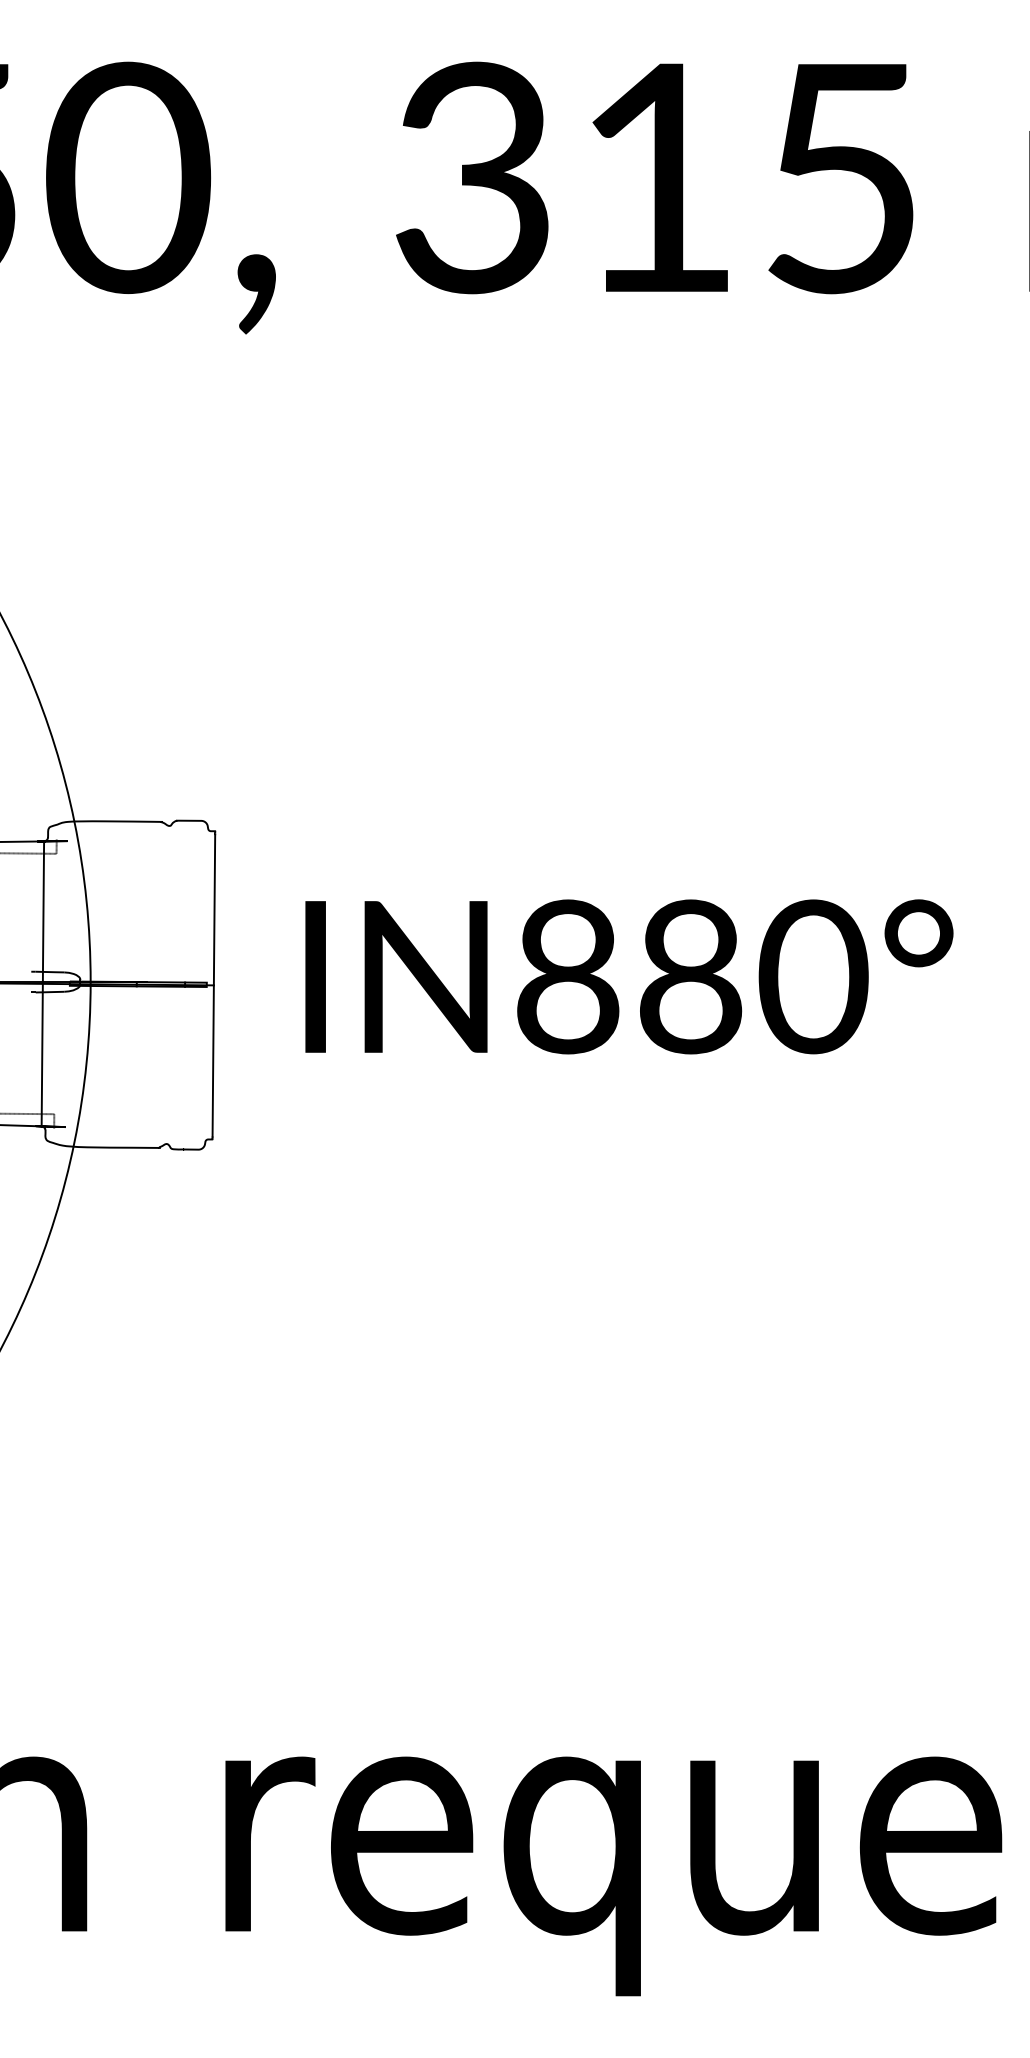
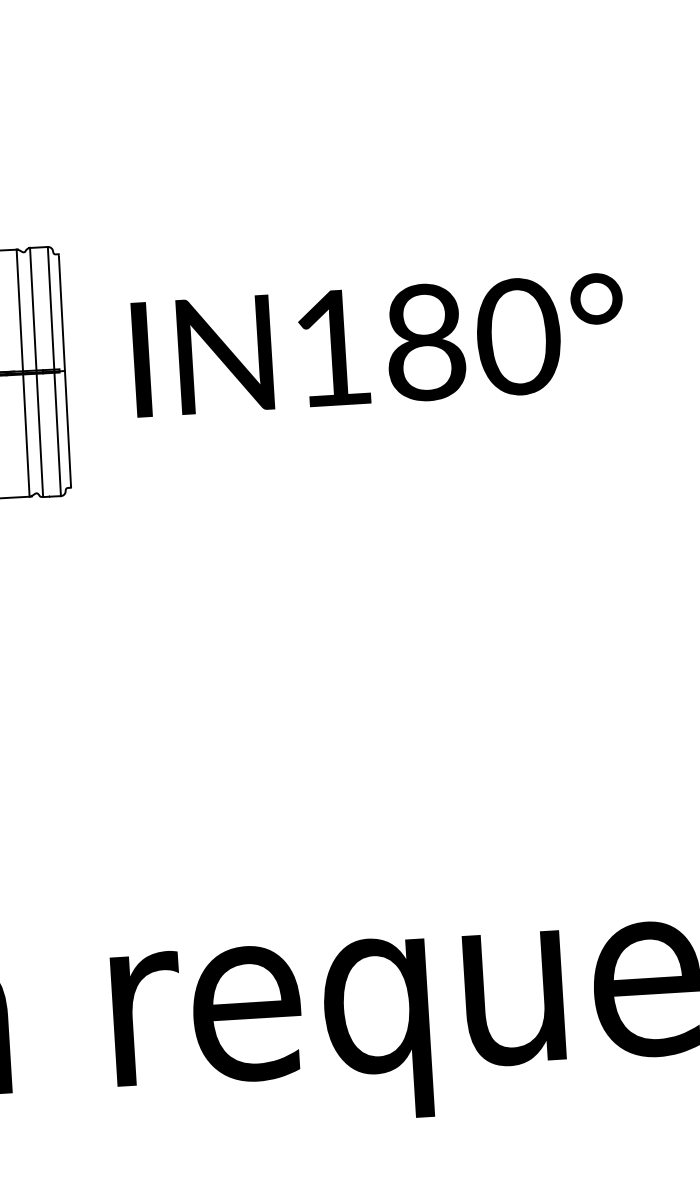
text: (568, 976) -> (333, 347), IN880° -> IN180°
line: (158, 984) -> (22, 372), added
line: (176, 984) -> (36, 372), added
line: (199, 984) -> (54, 371), added

